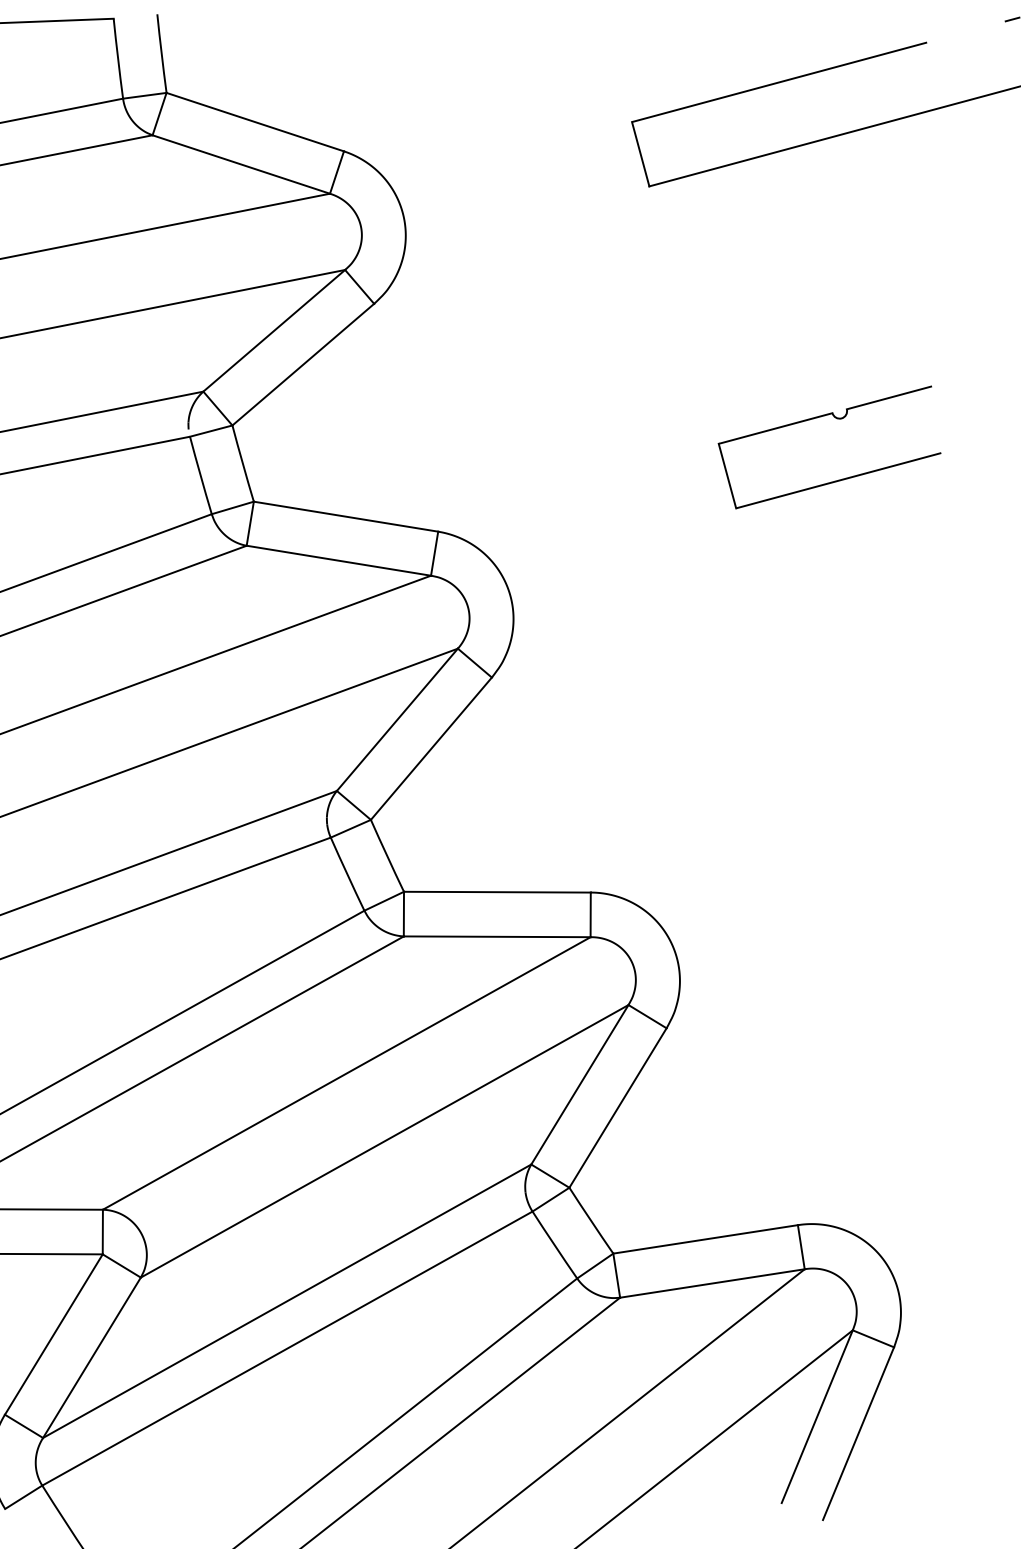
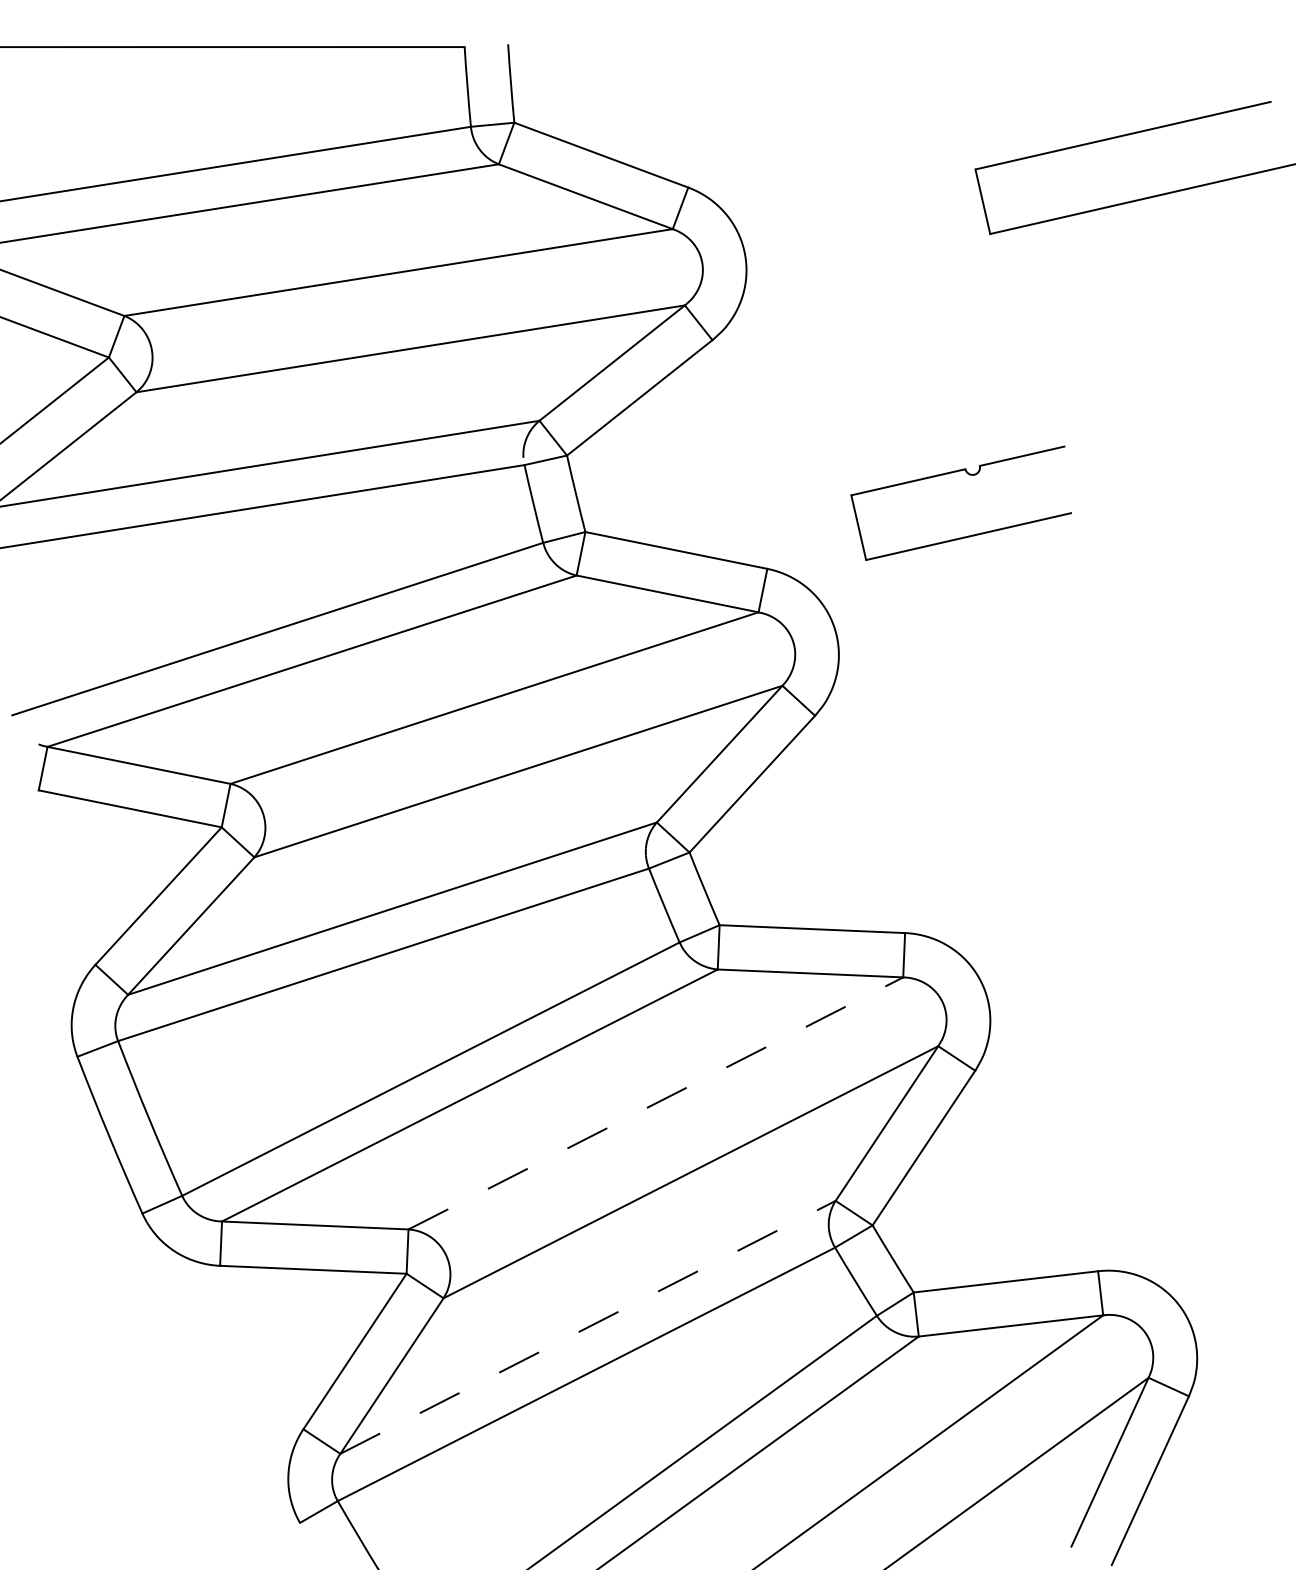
part: (836, 419) -> (969, 475), moved
line: (346, 1073) -> (655, 1103), solid -> dashed
line: (287, 1301) -> (588, 1327), solid -> dashed

